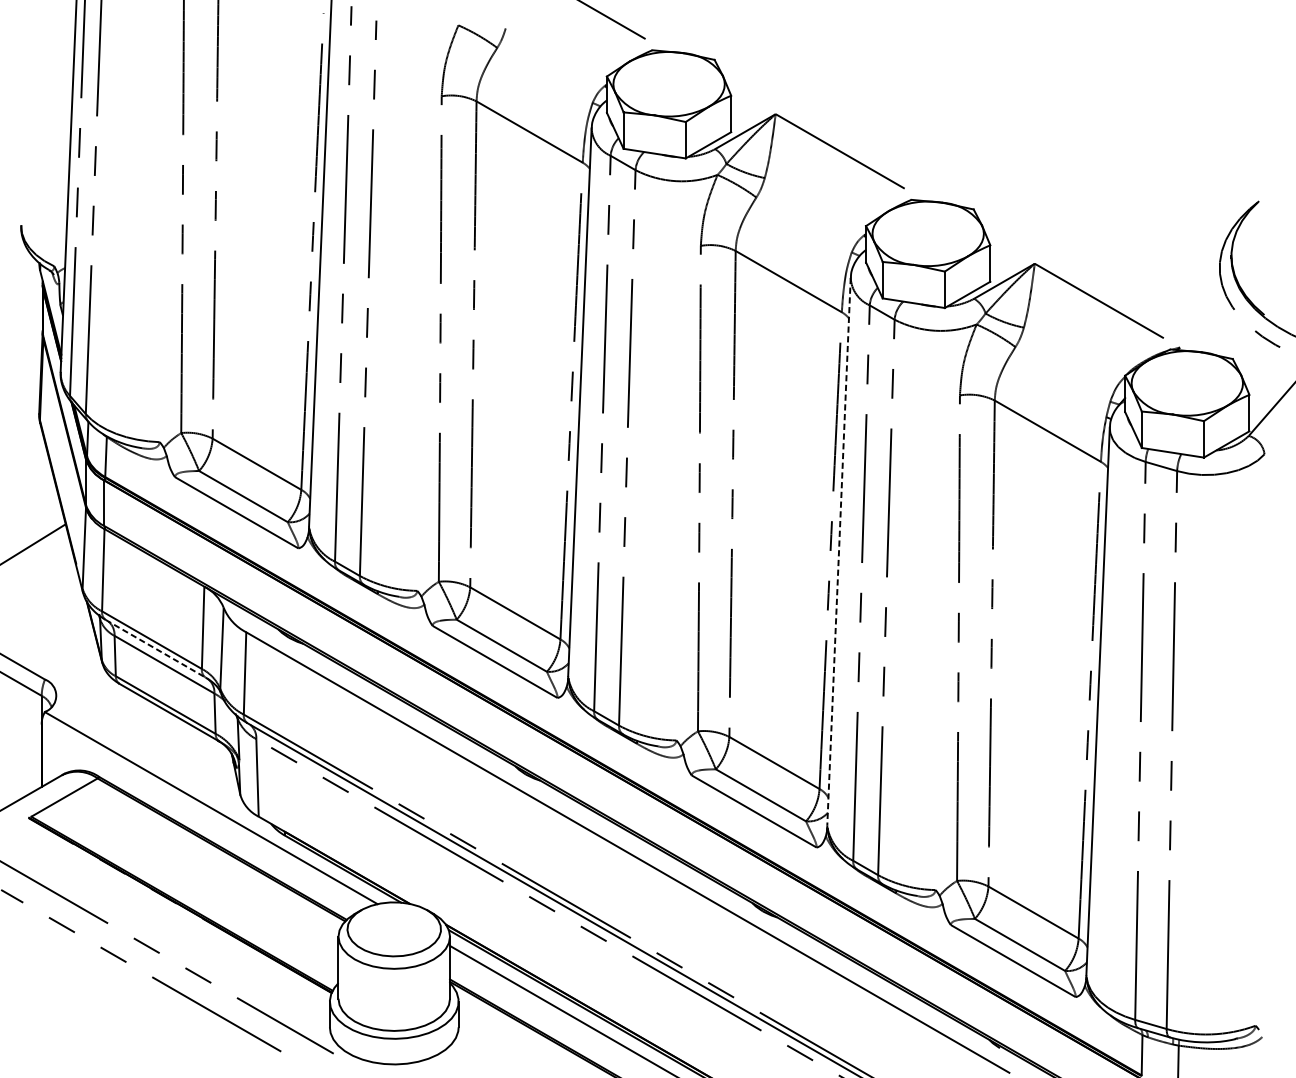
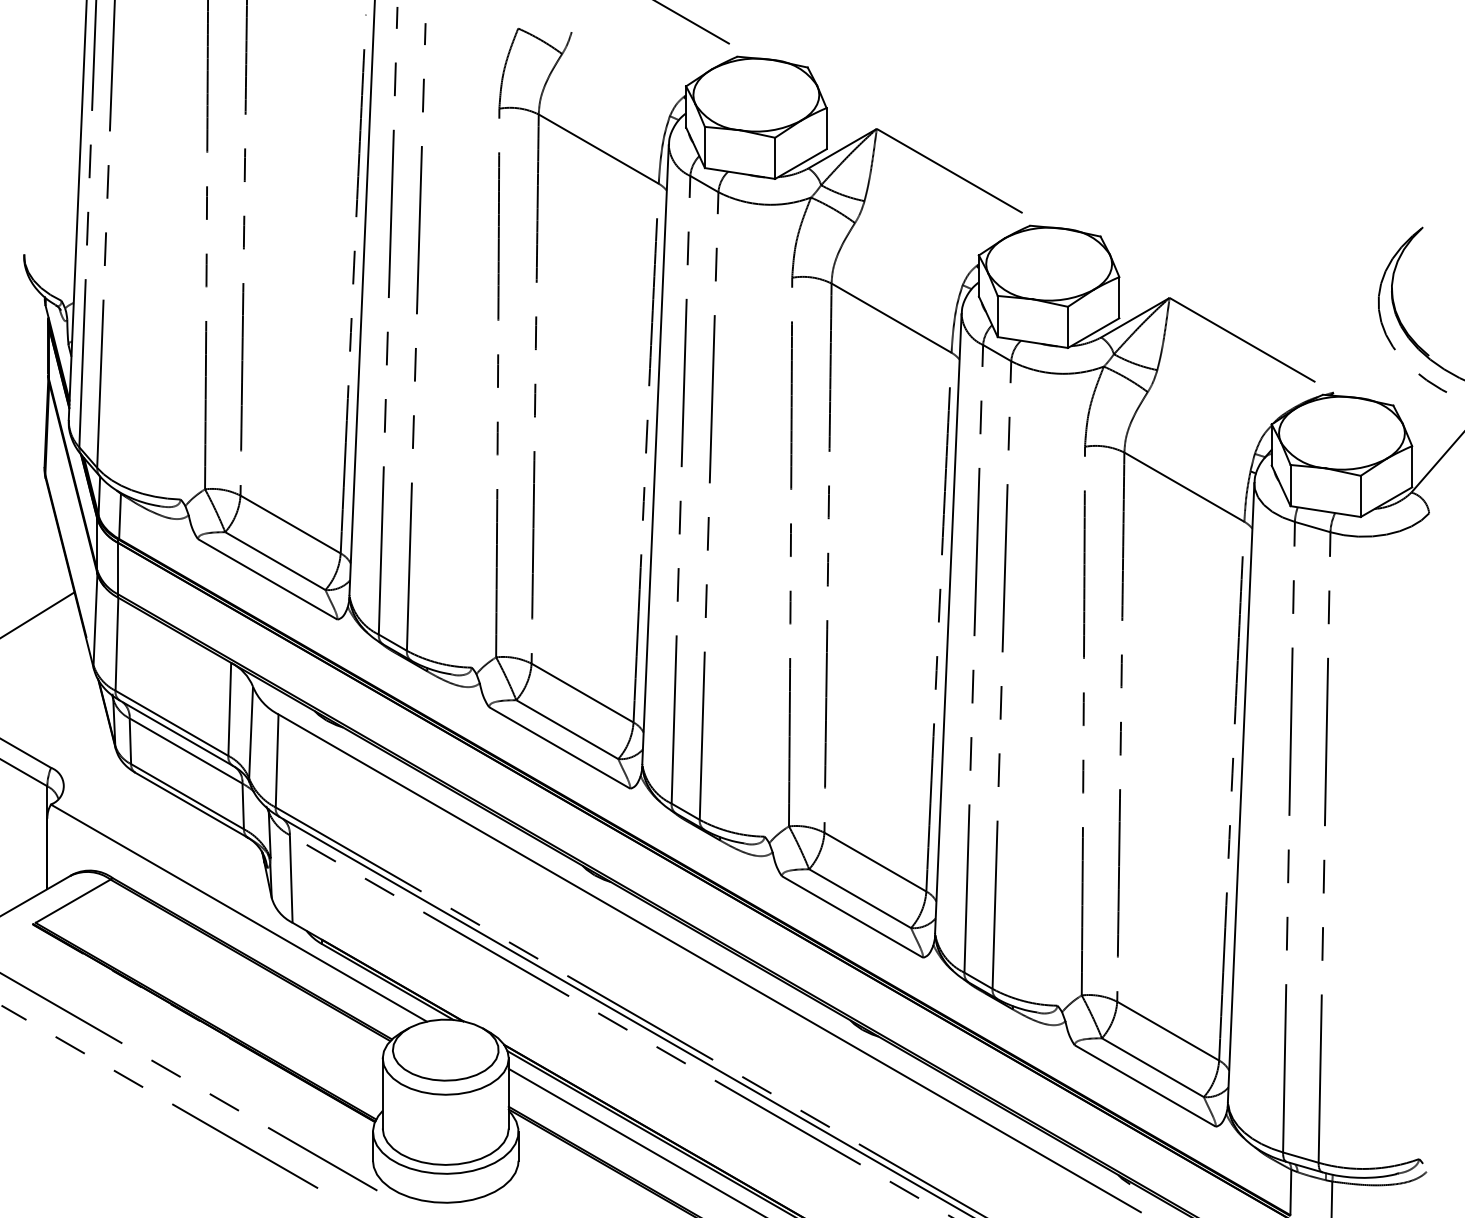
line: (839, 551) -> (948, 623), dashed -> solid
line: (155, 649) -> (176, 733), dashed -> solid

